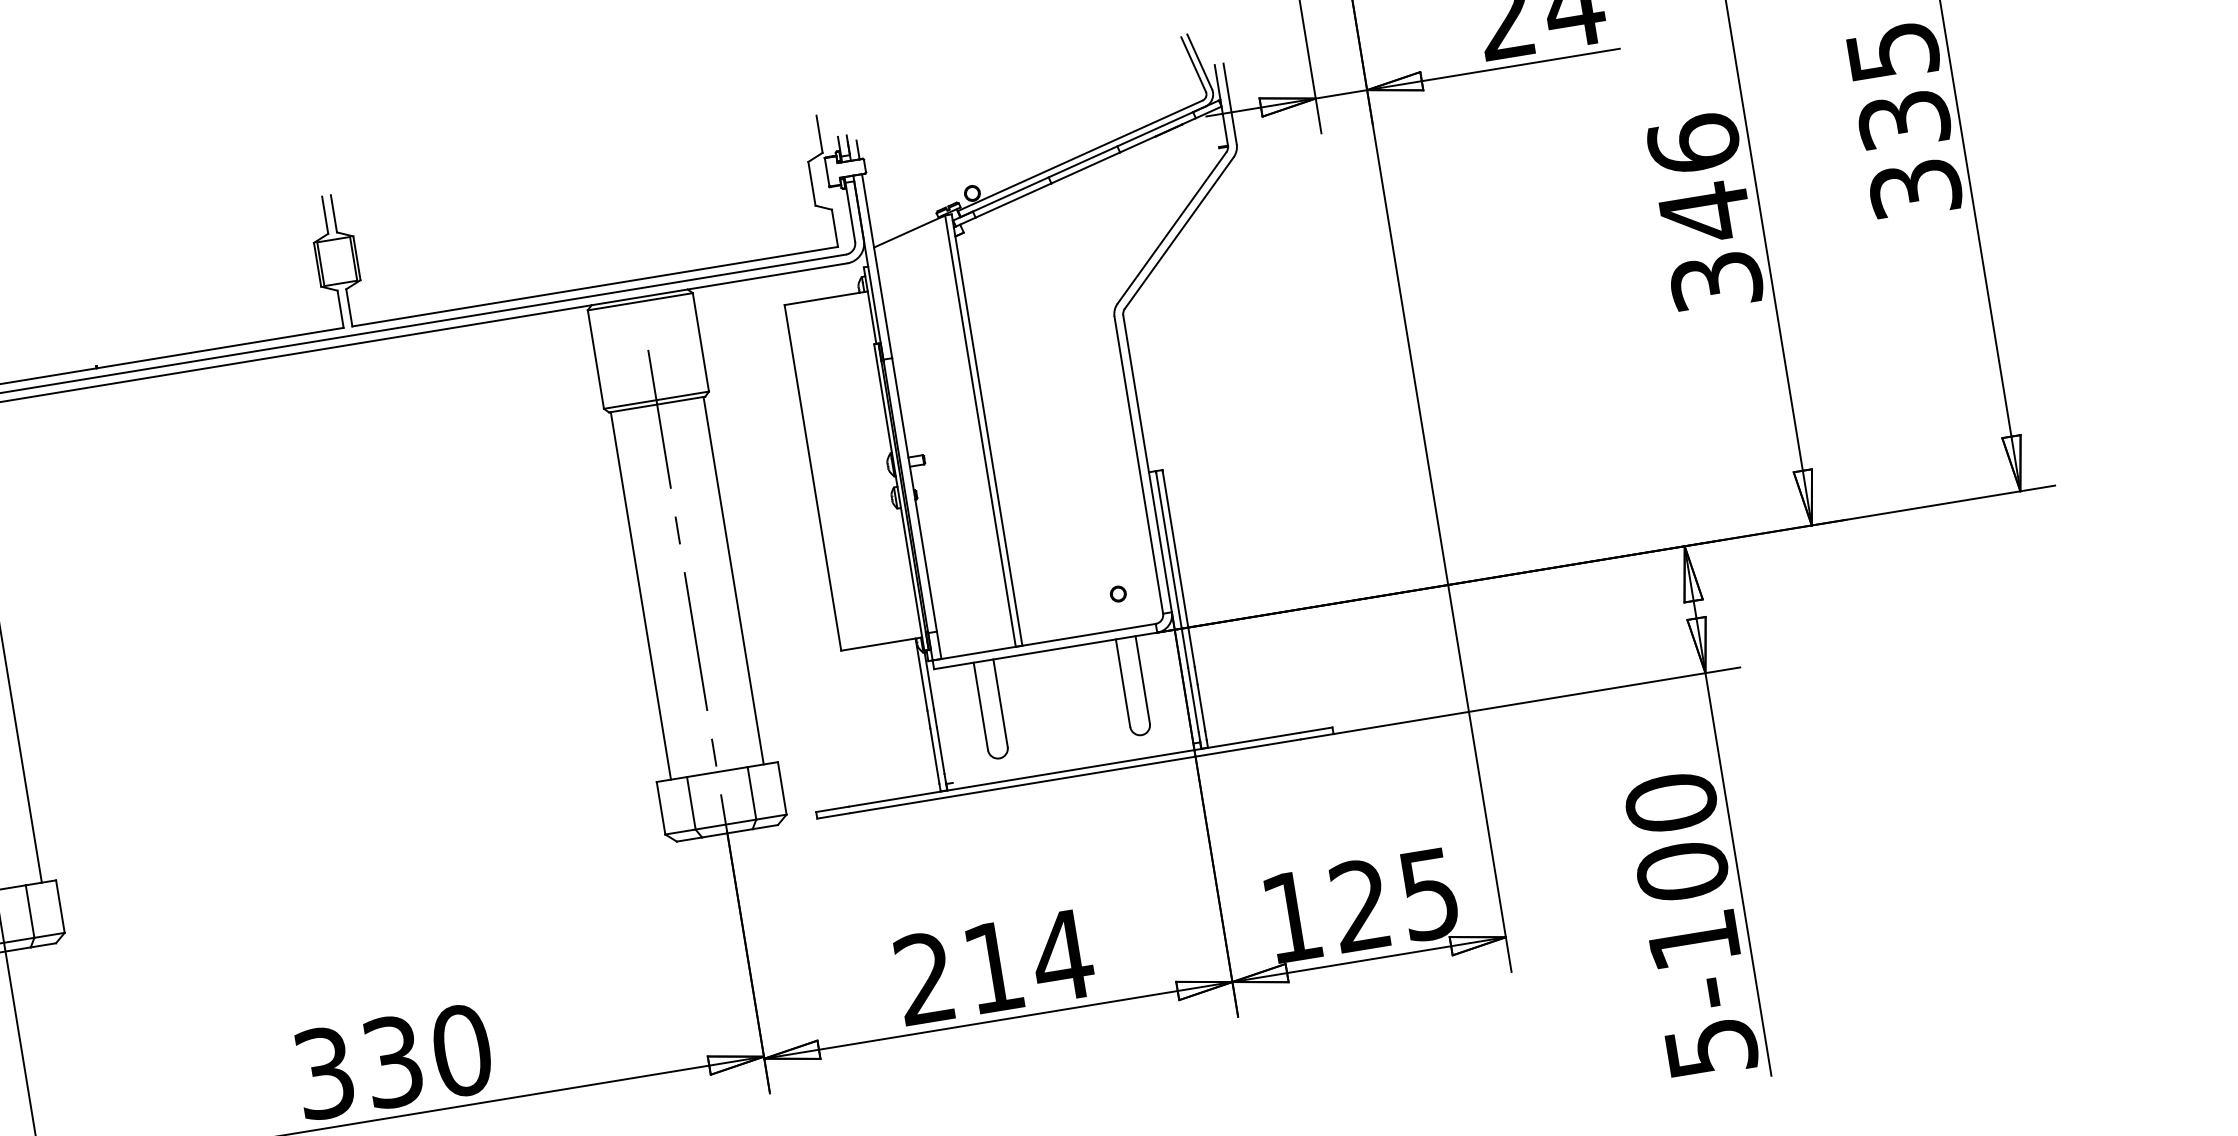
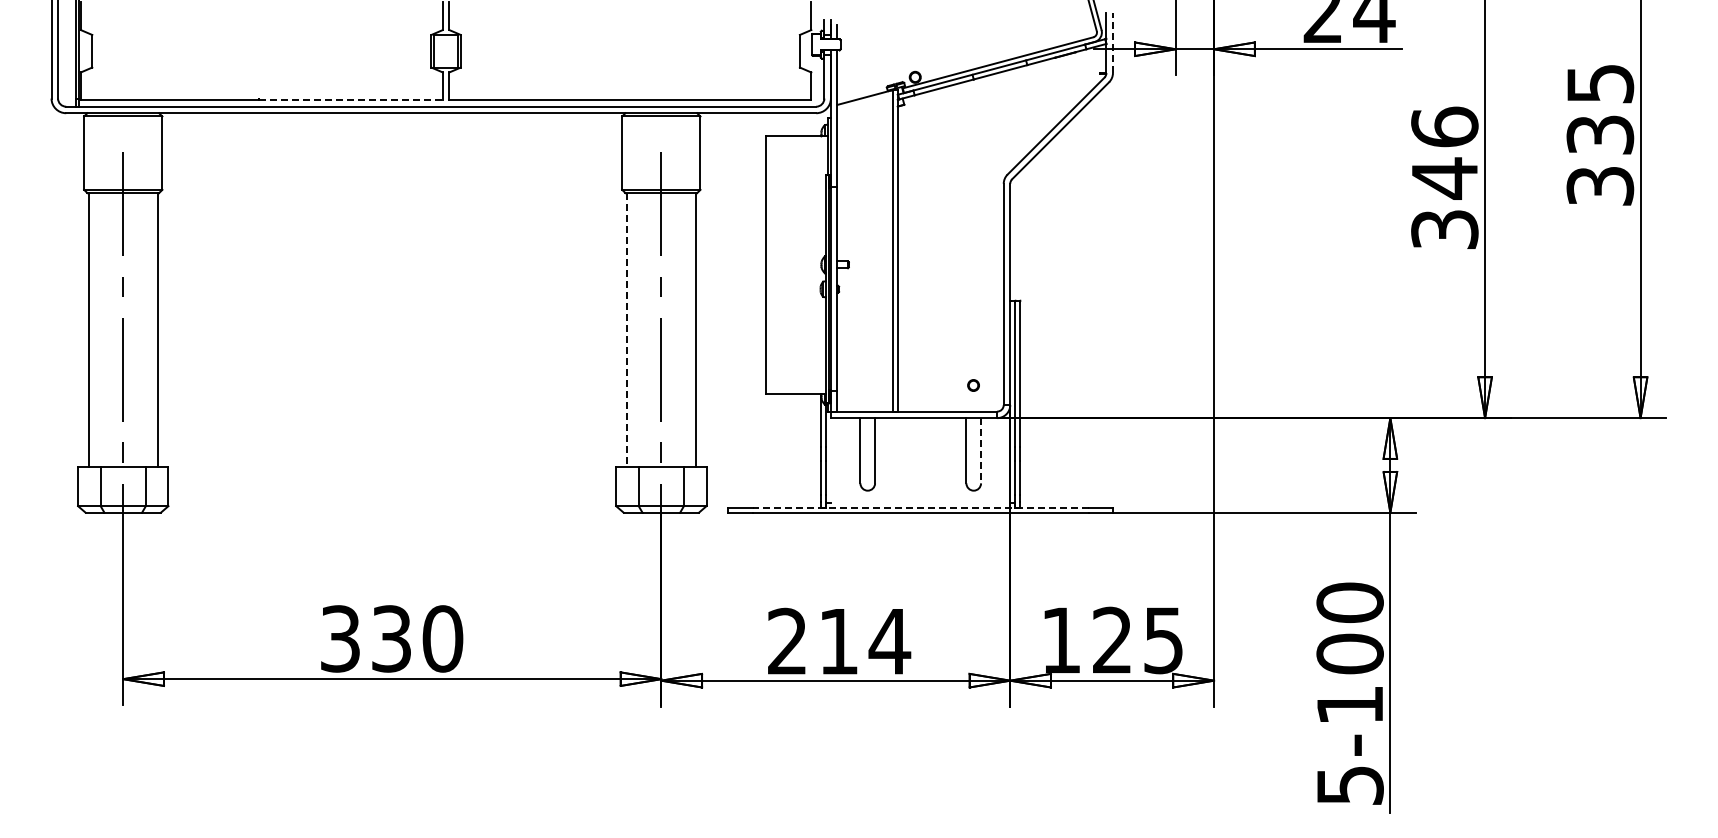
line: (1229, 103) -> (1112, 42), solid -> dashed
line: (219, 348) -> (350, 100), solid -> dashed
line: (640, 596) -> (626, 330), solid -> dashed
line: (1143, 679) -> (981, 450), solid -> dashed
line: (1073, 769) -> (920, 507), solid -> dashed

